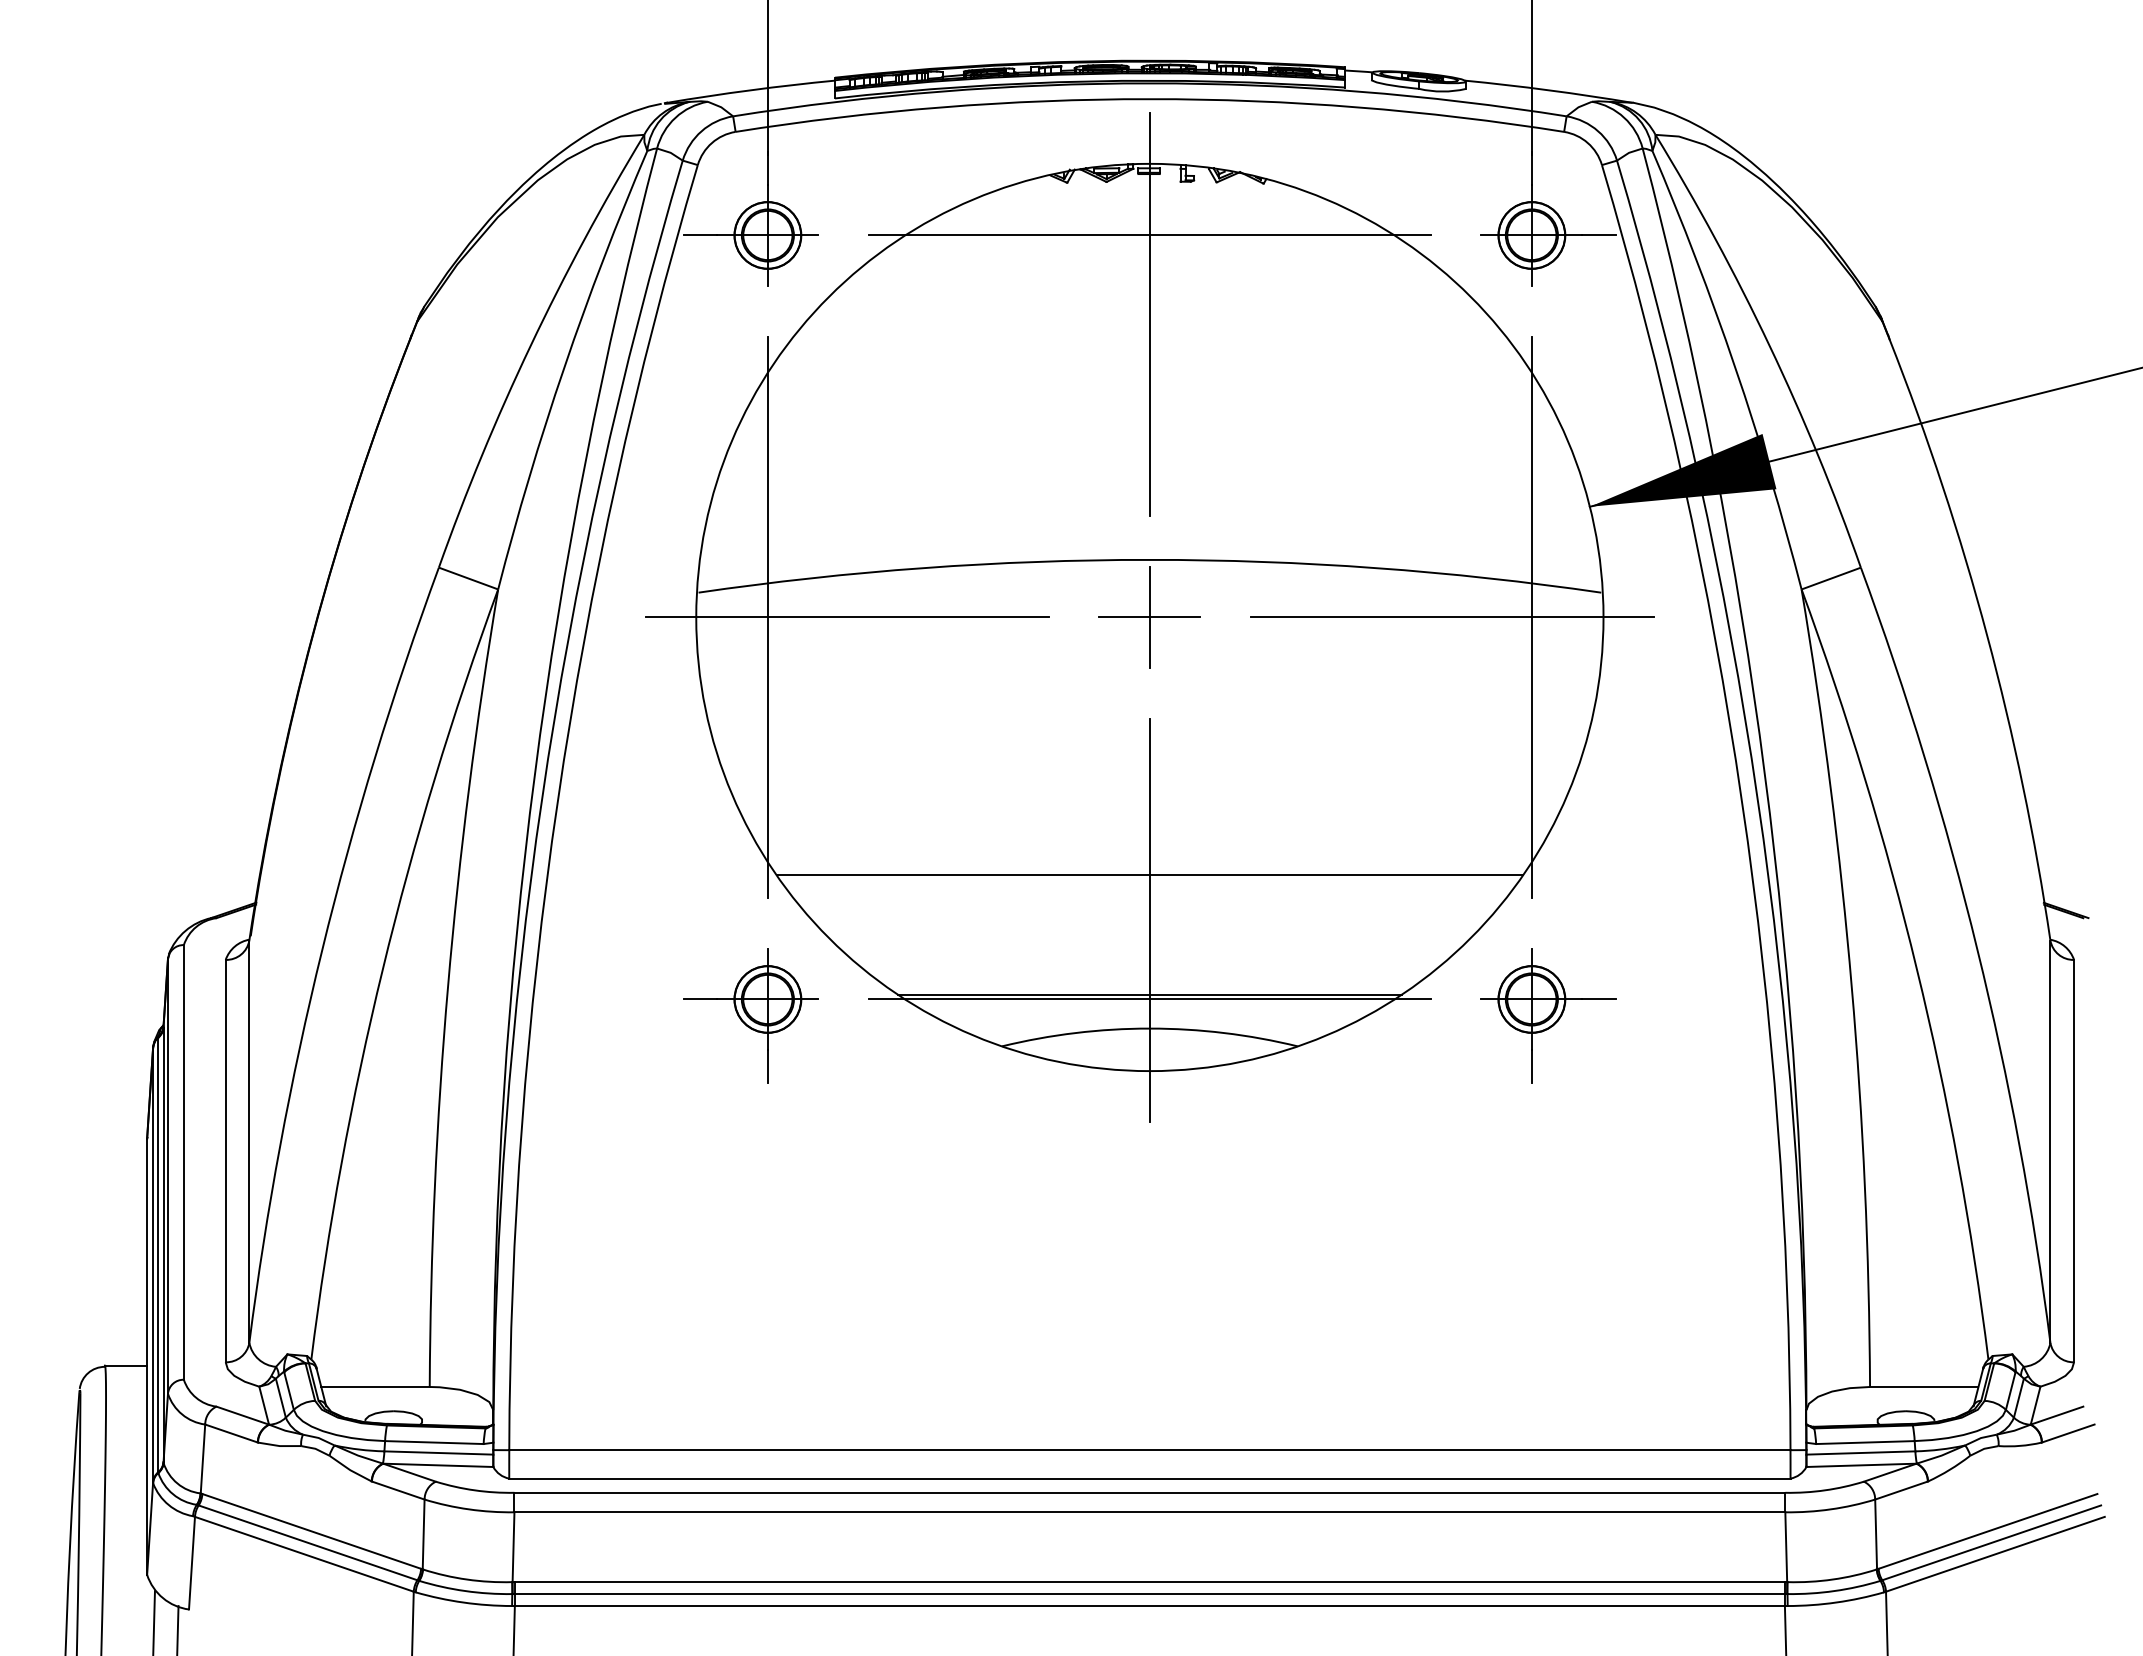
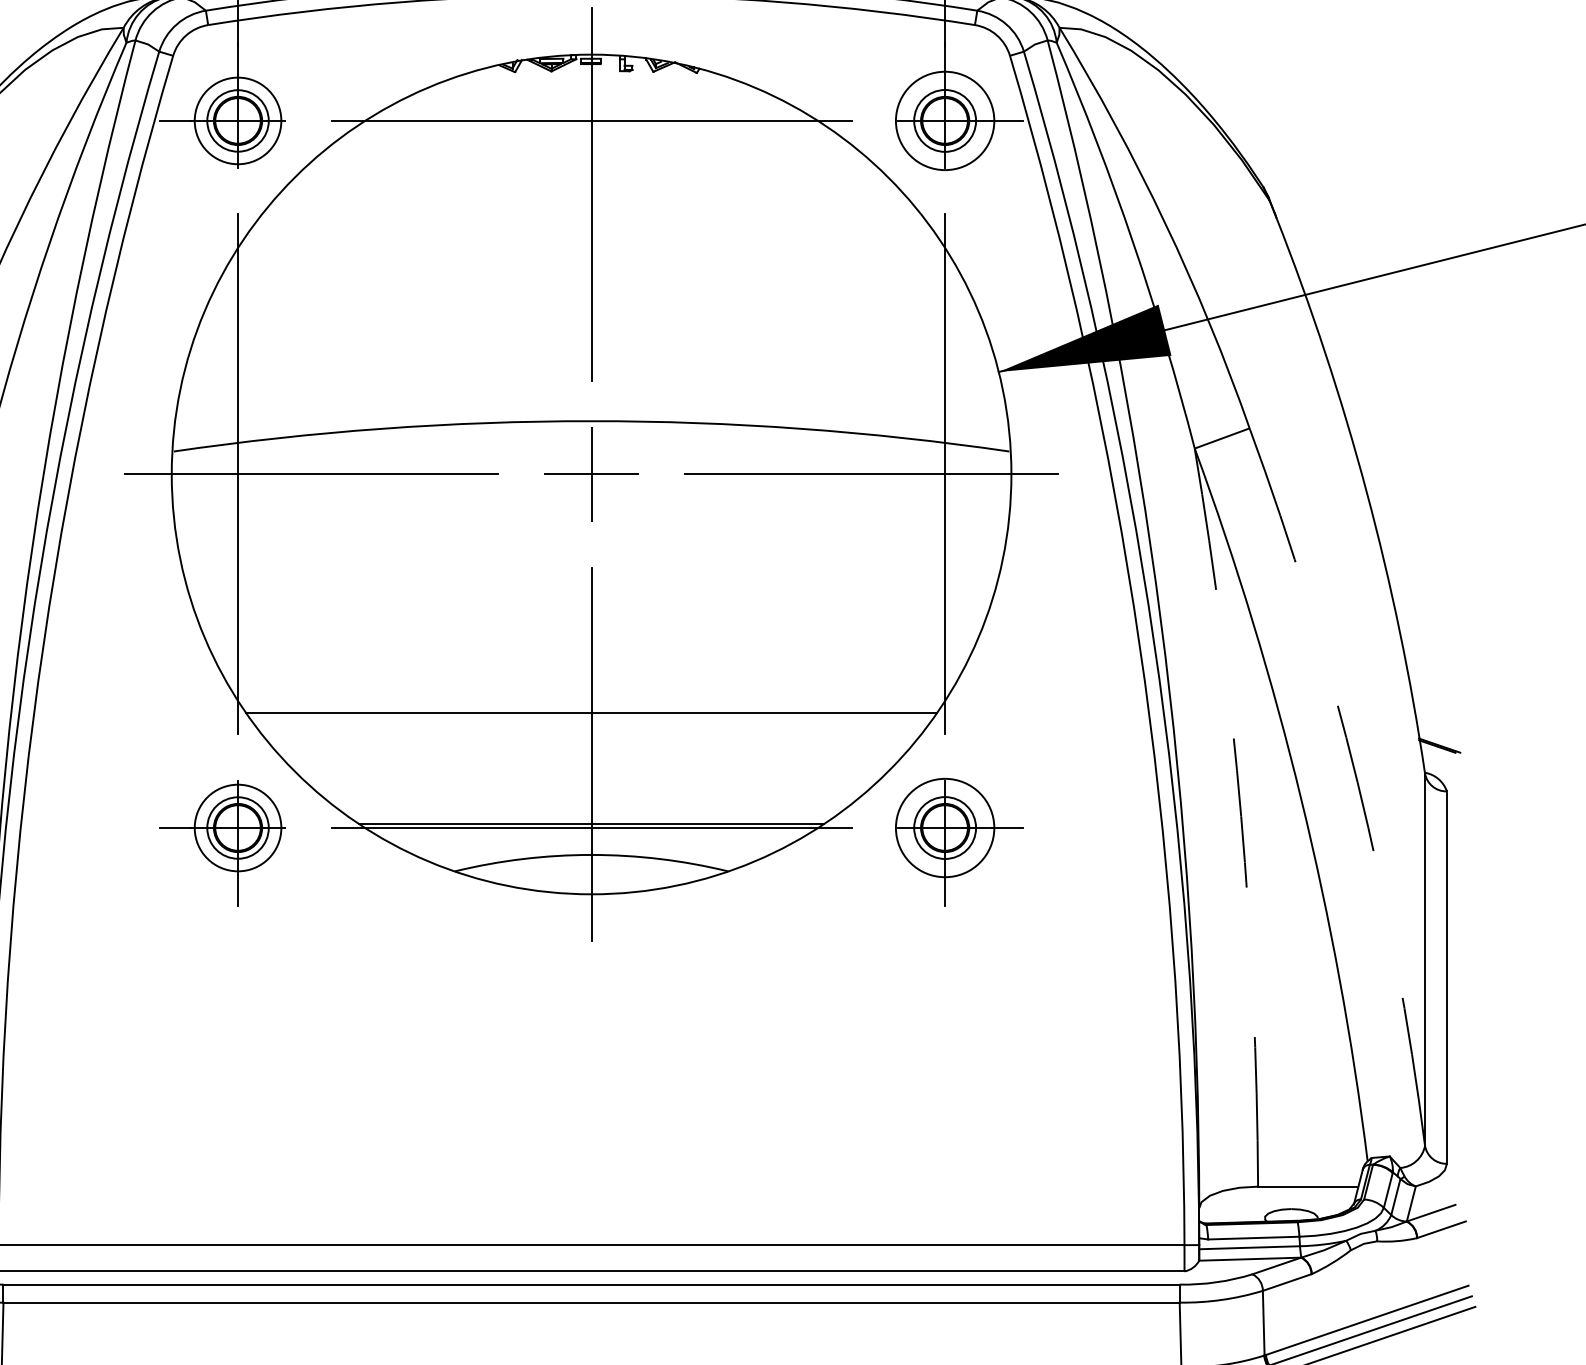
circle: (767, 235) -> (237, 120), size x1.4
circle: (1531, 235) -> (944, 120), size x1.6
arc: (1977, 949) -> (1357, 781), solid -> dashed
arc: (1851, 986) -> (1240, 816), solid -> dashed
circle: (767, 999) -> (237, 828), size x1.4
circle: (1531, 999) -> (944, 828), size x1.6

